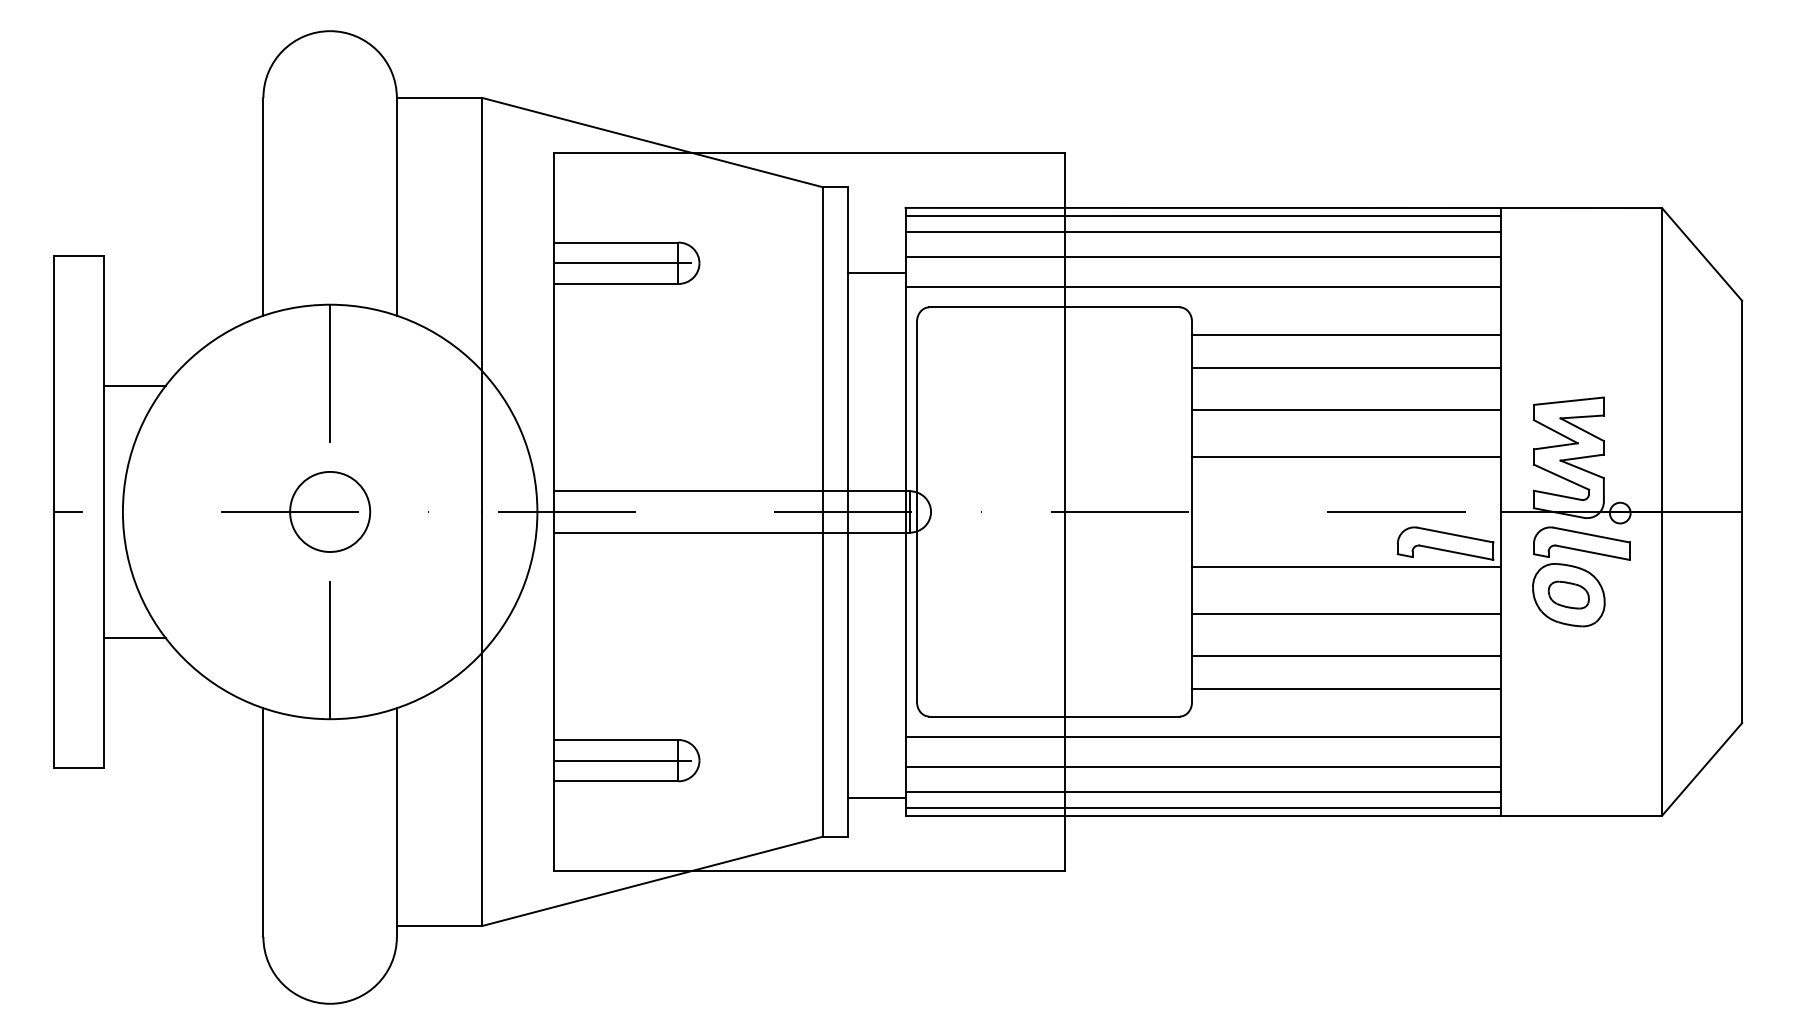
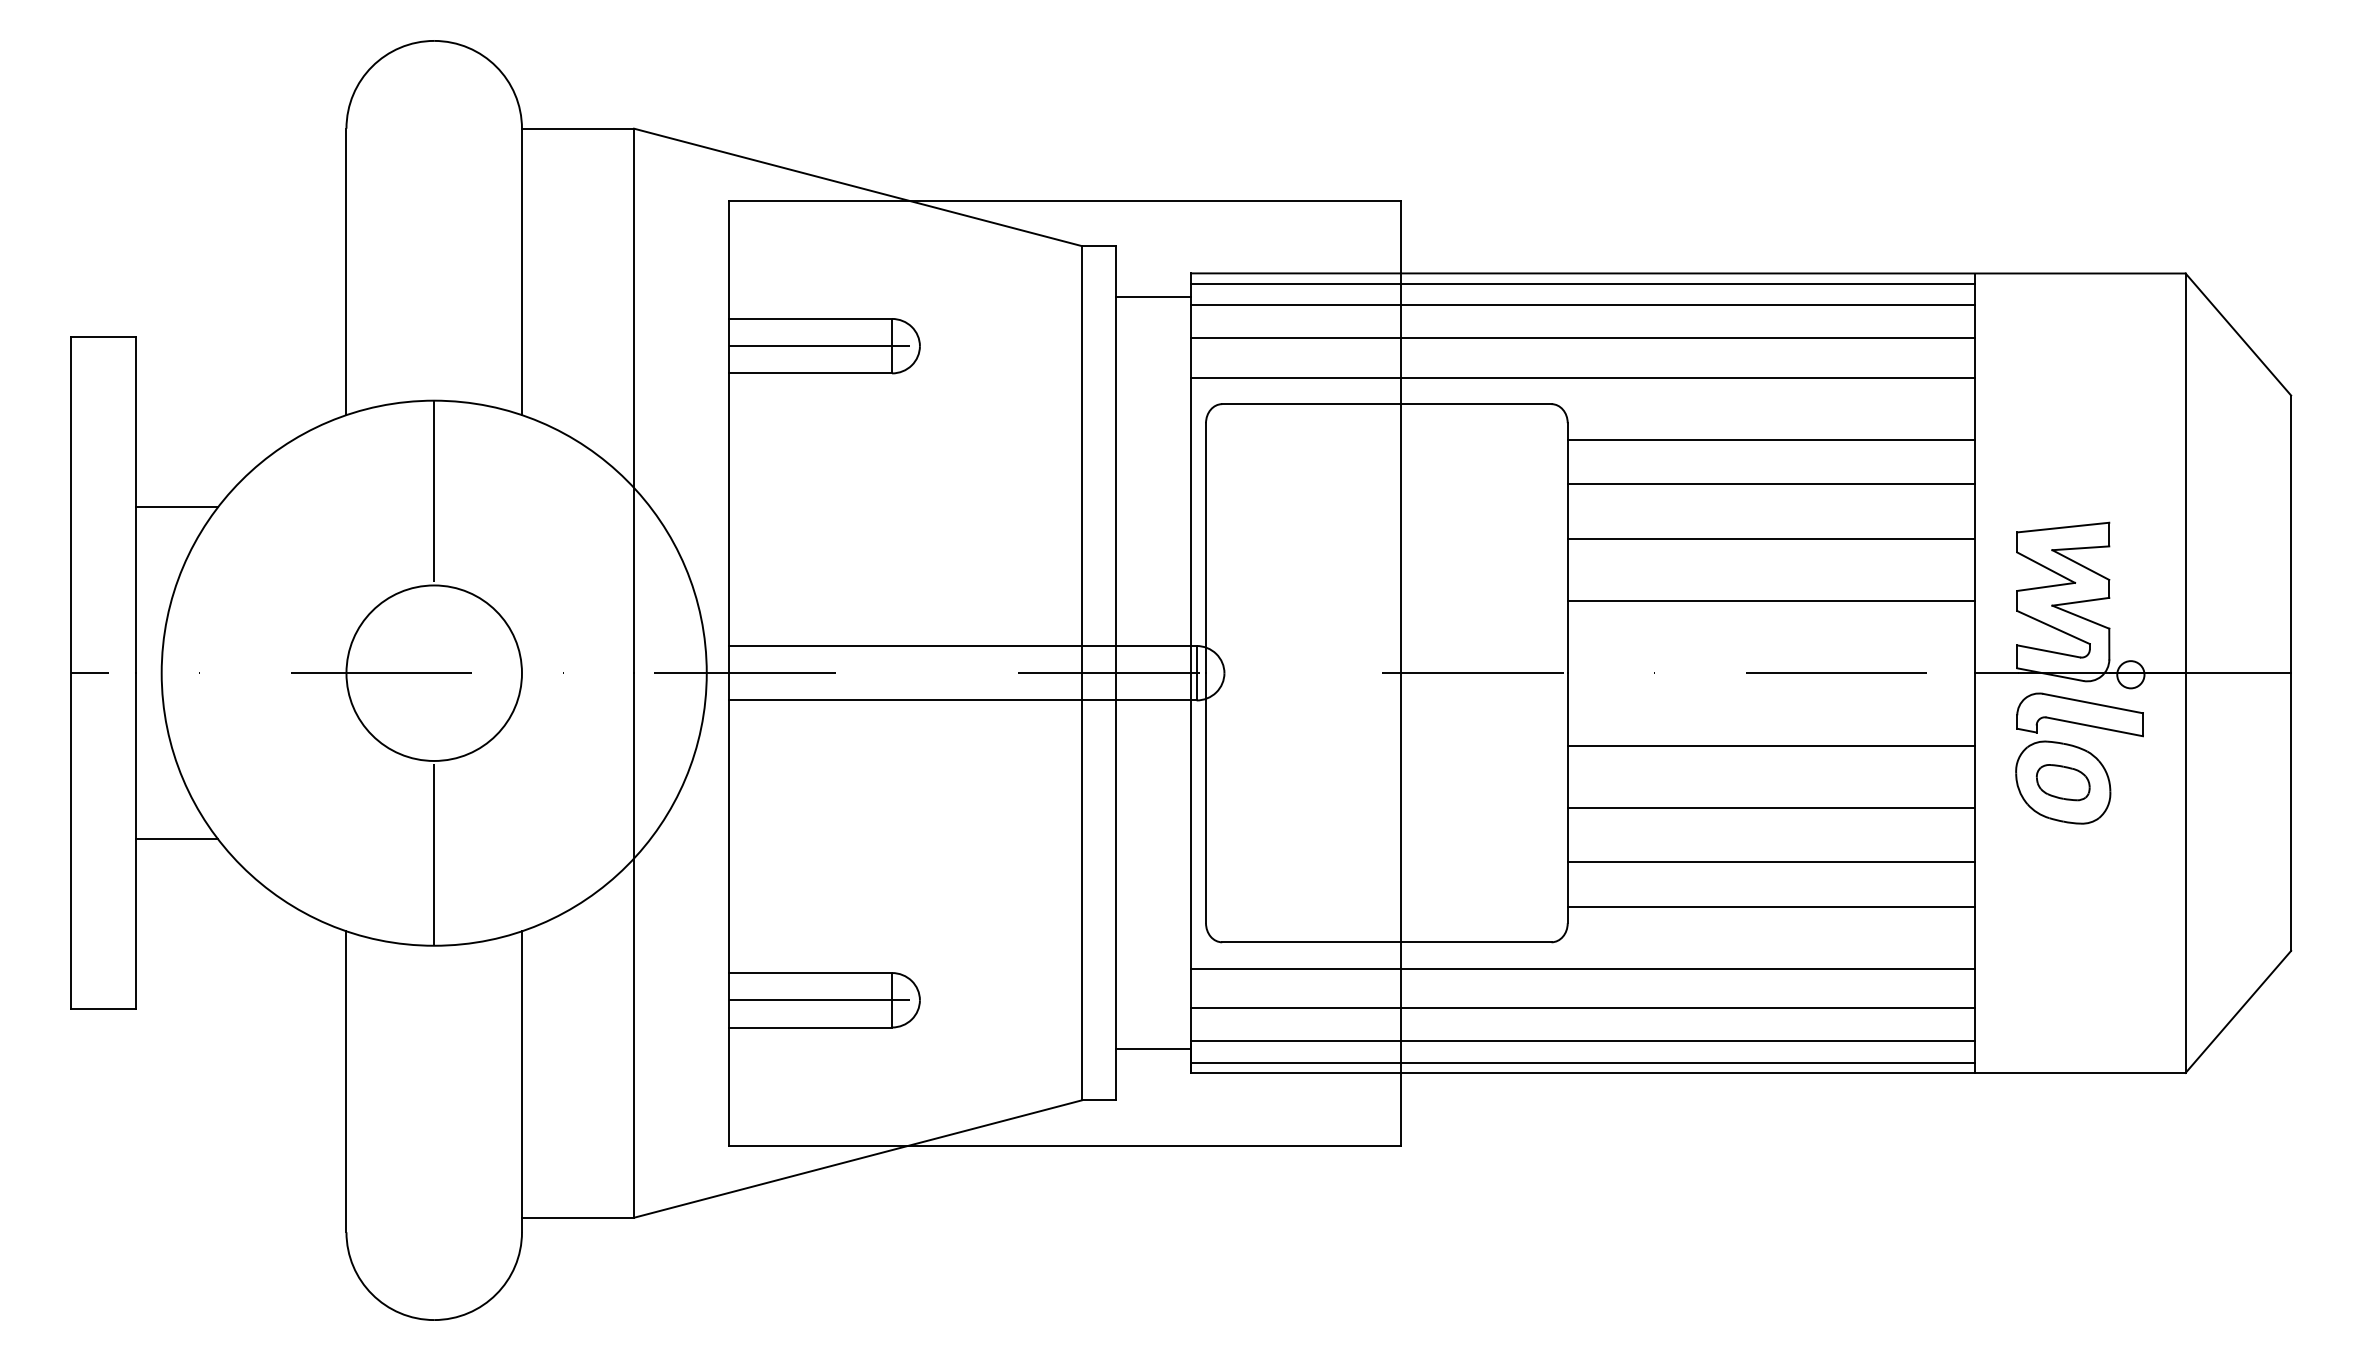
line: (876, 272) -> (1152, 297), moved
circle: (330, 511) -> (434, 672), size x1.67
part: (1445, 543) -> (1900, 714), removed

